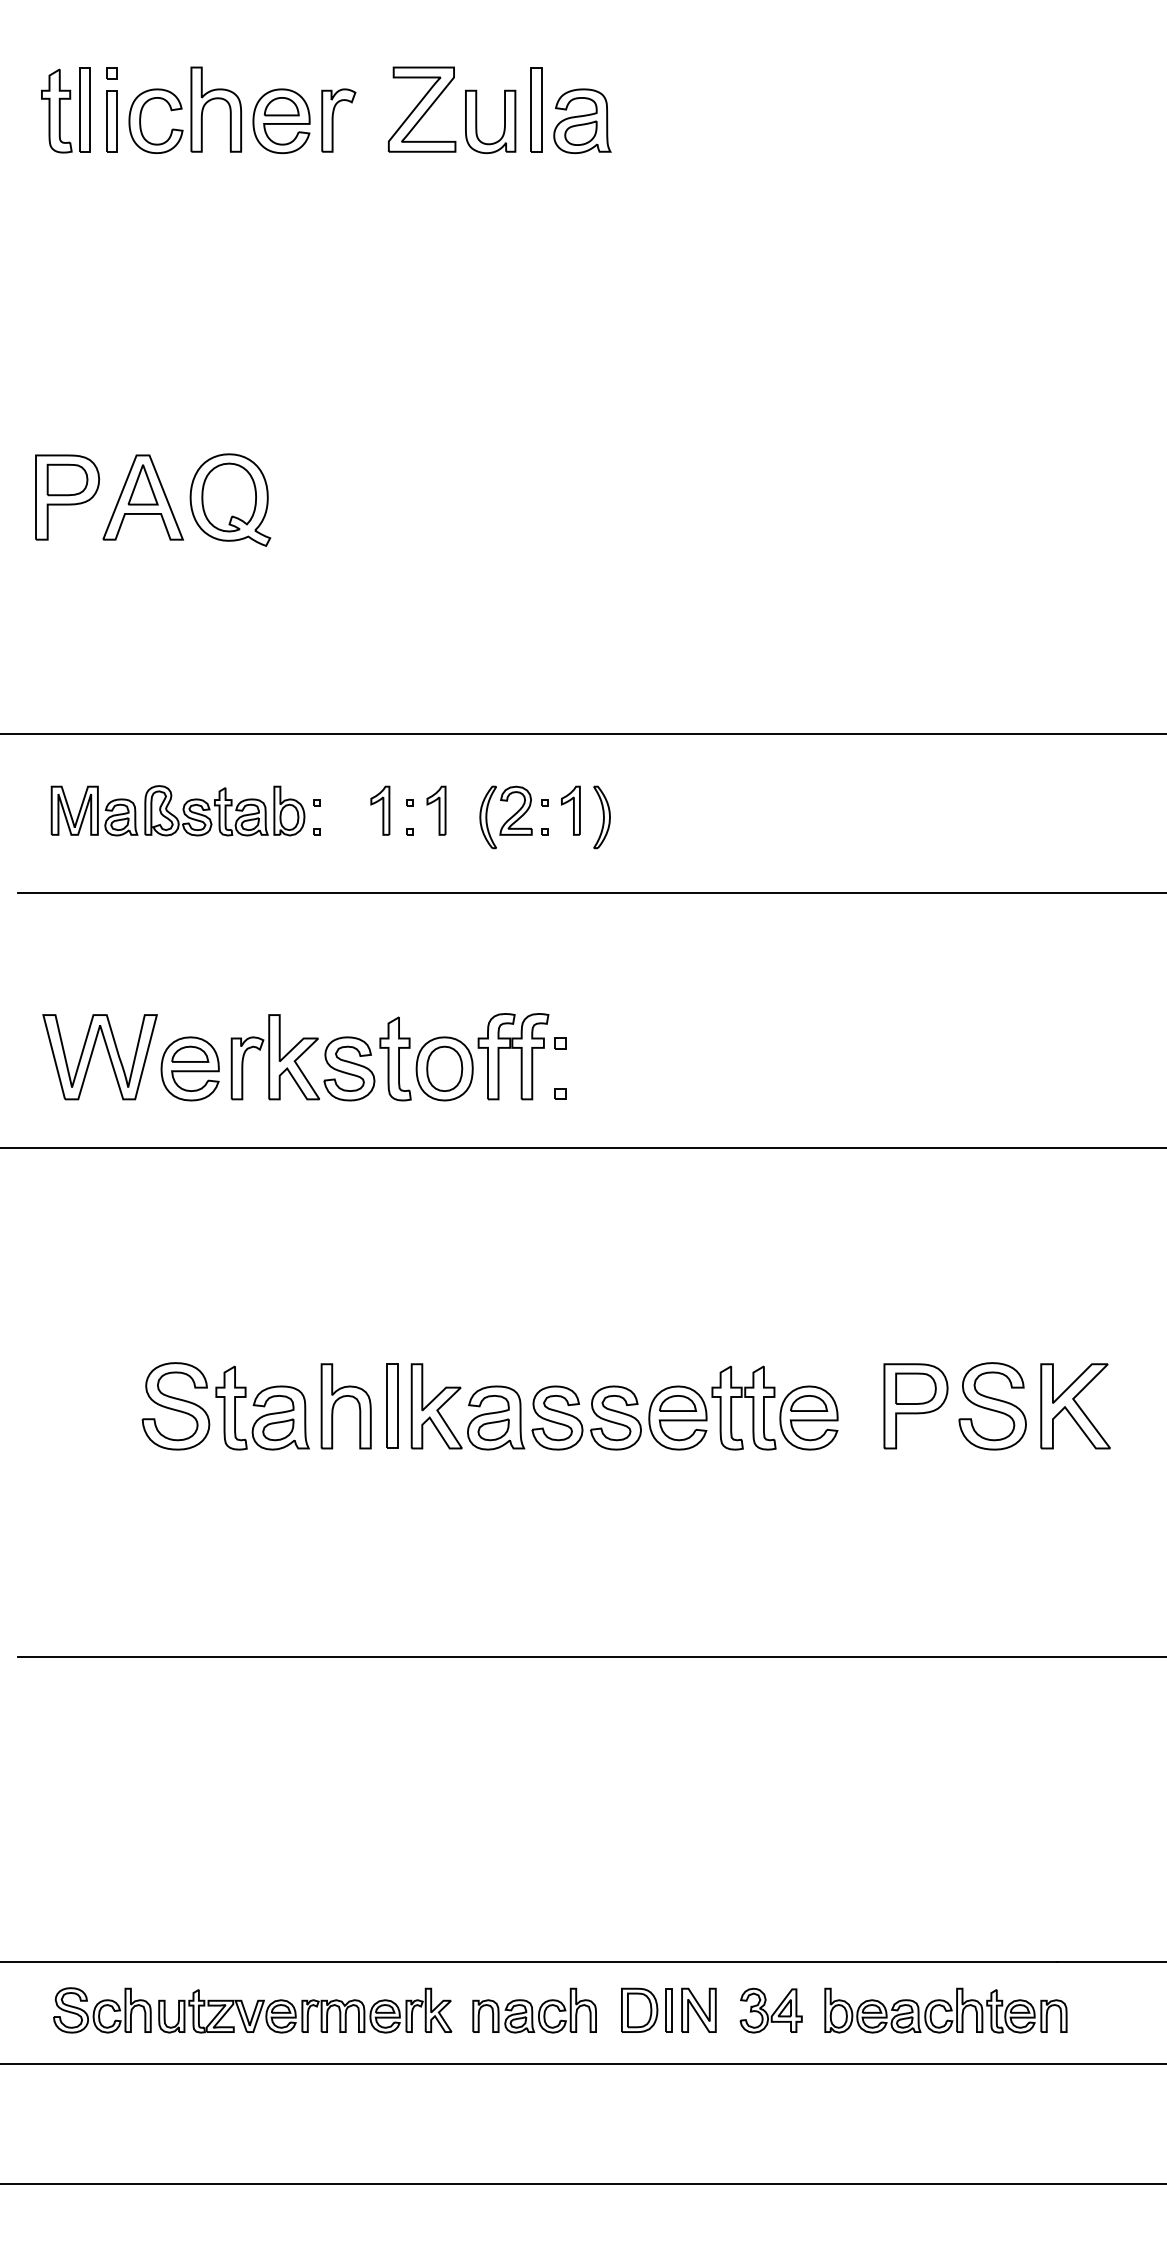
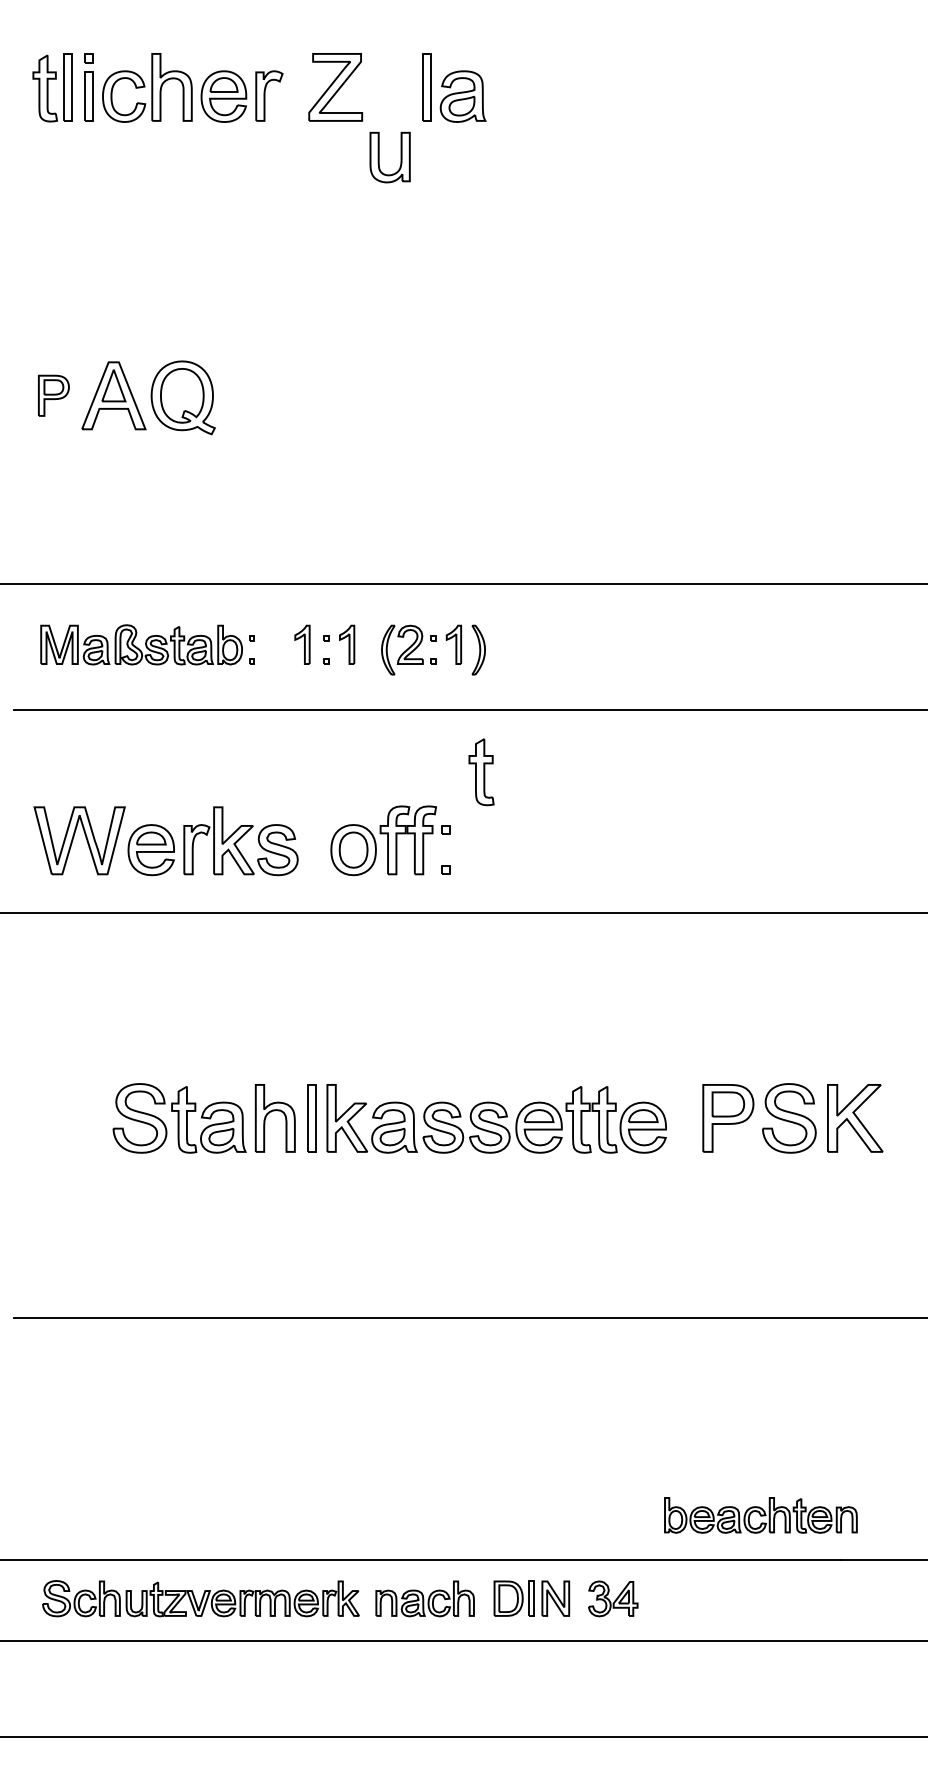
part: (477, 121) -> (379, 157), moved
part: (67, 497) -> (53, 395), size x0.6
part: (395, 1058) -> (481, 771), moved
part: (945, 2010) -> (760, 1515), moved

